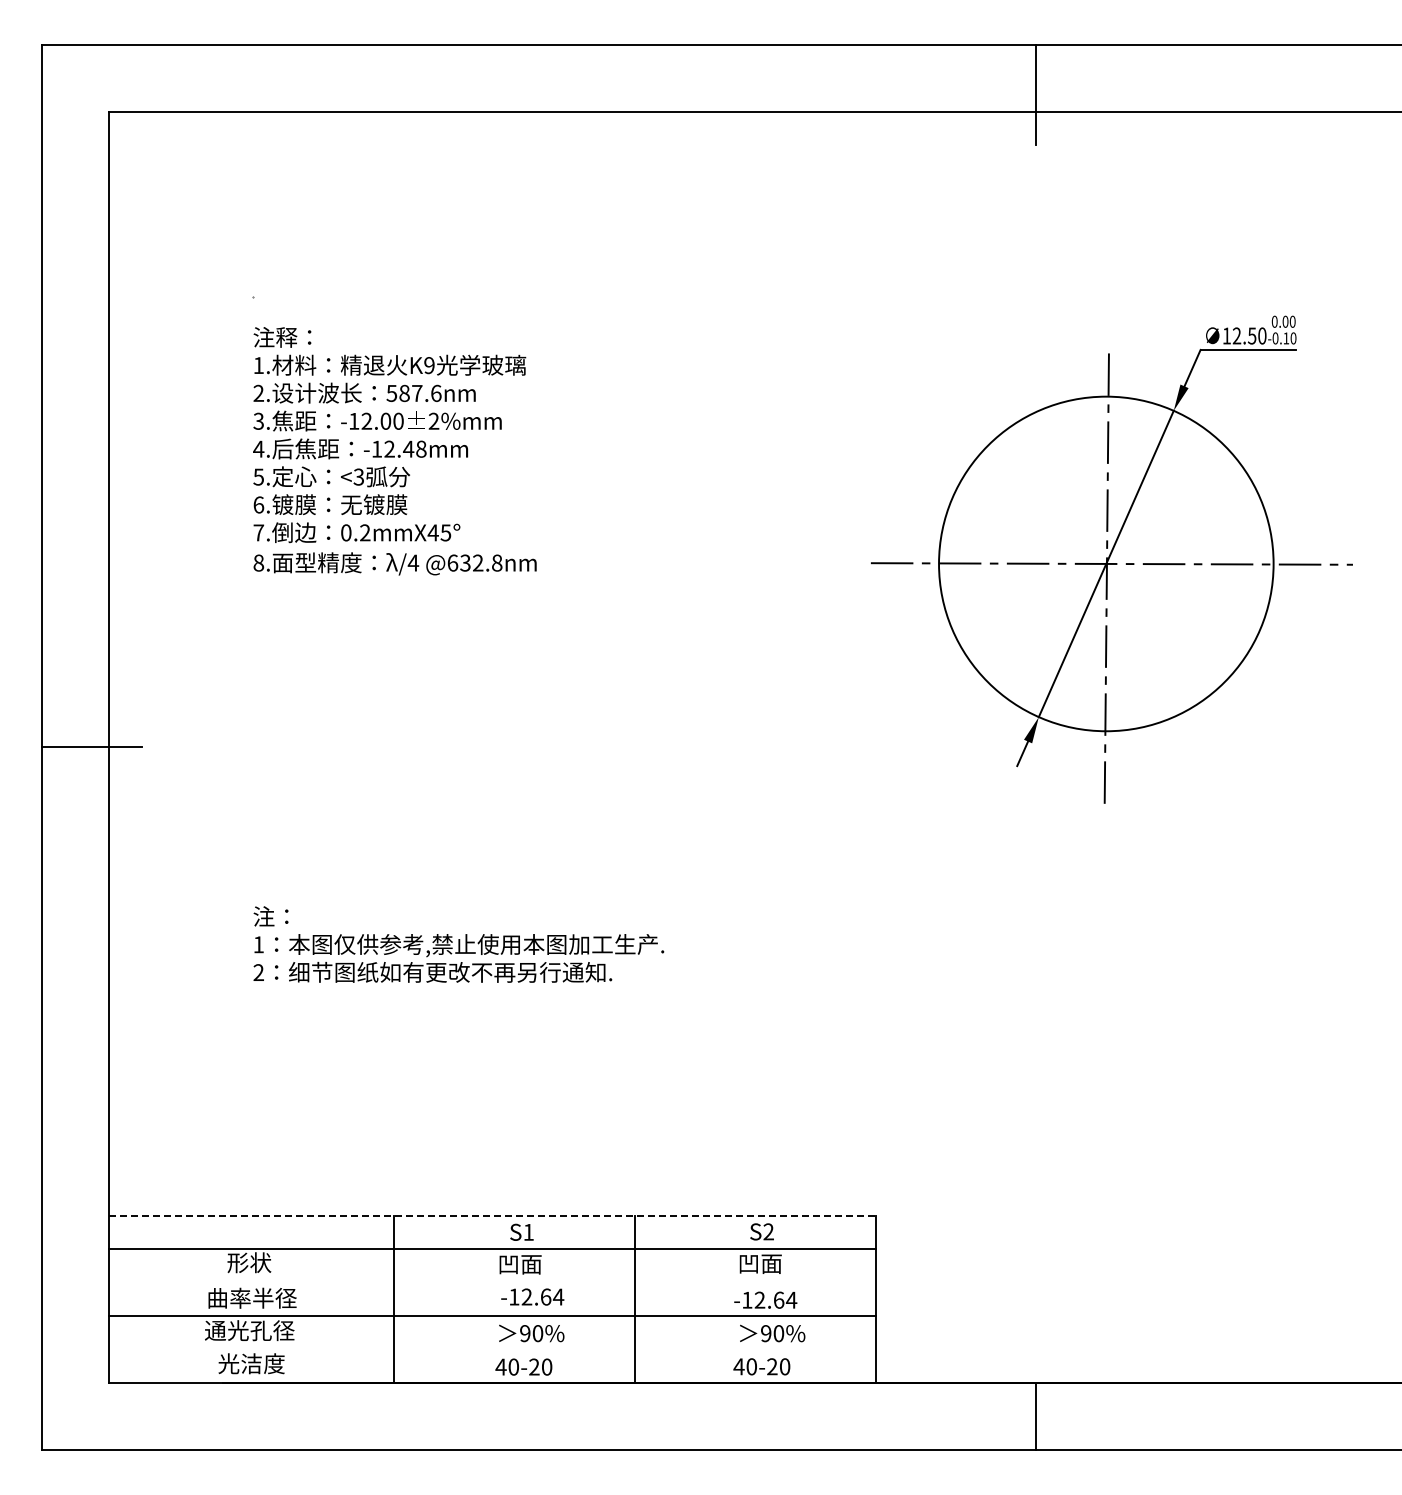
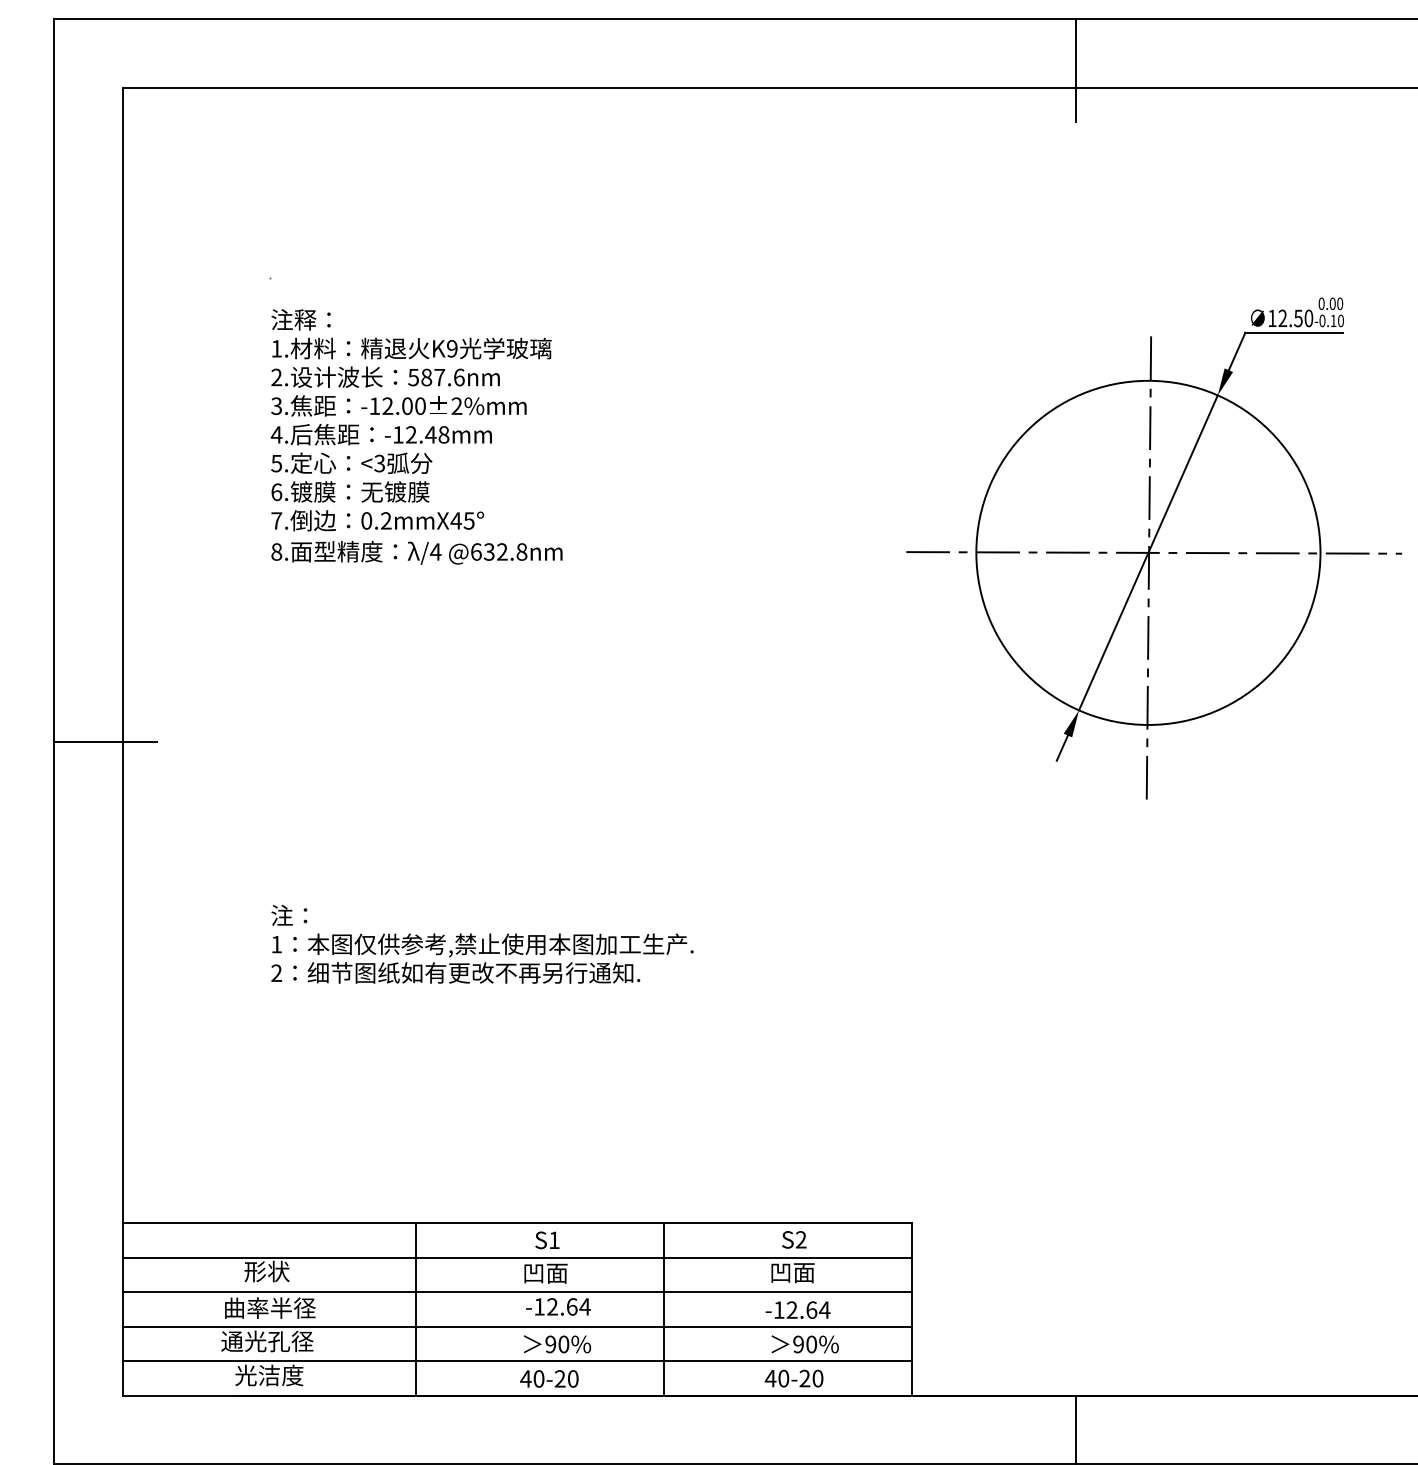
line: (492, 1215) -> (517, 1223), dashed -> solid
line: (492, 1282) -> (517, 1291), added
line: (492, 1349) -> (517, 1360), added

